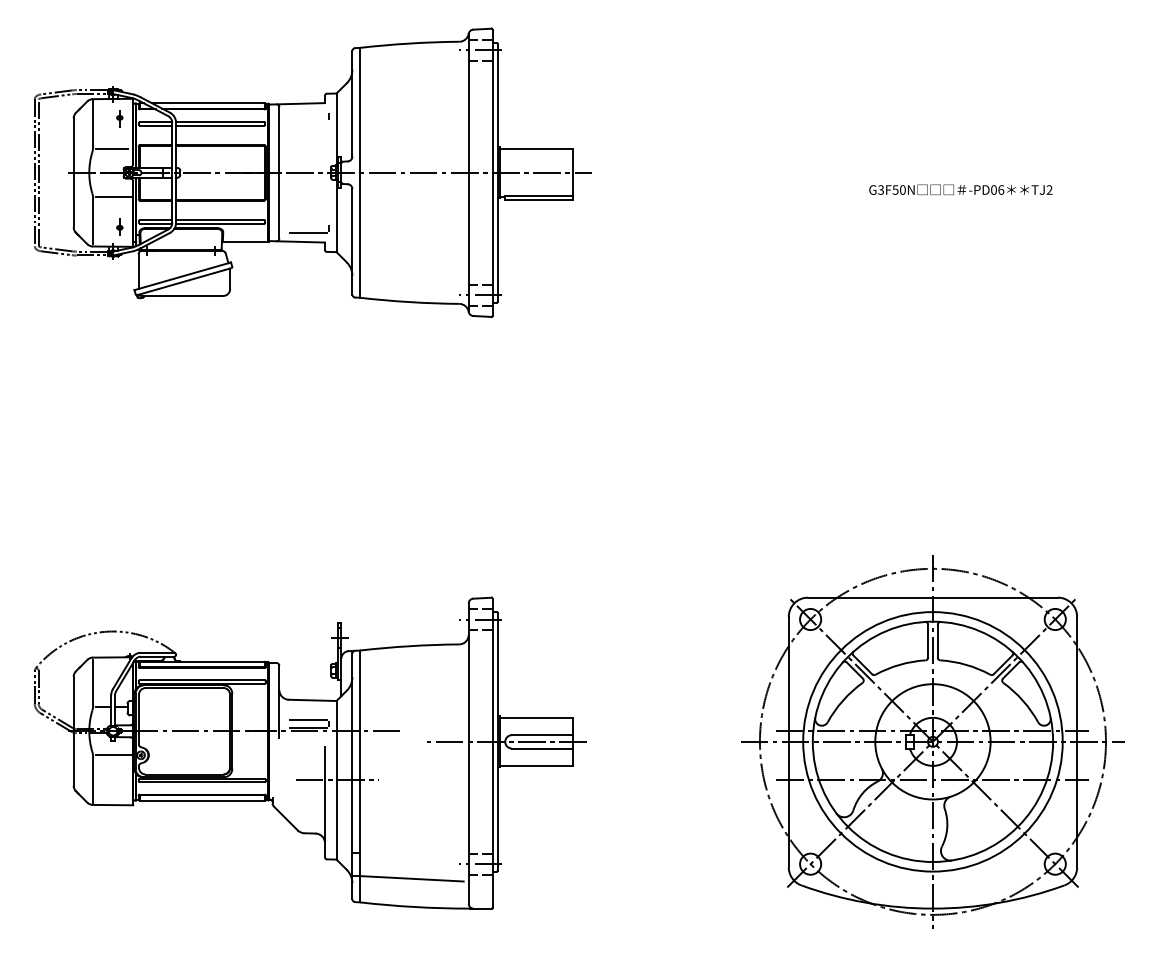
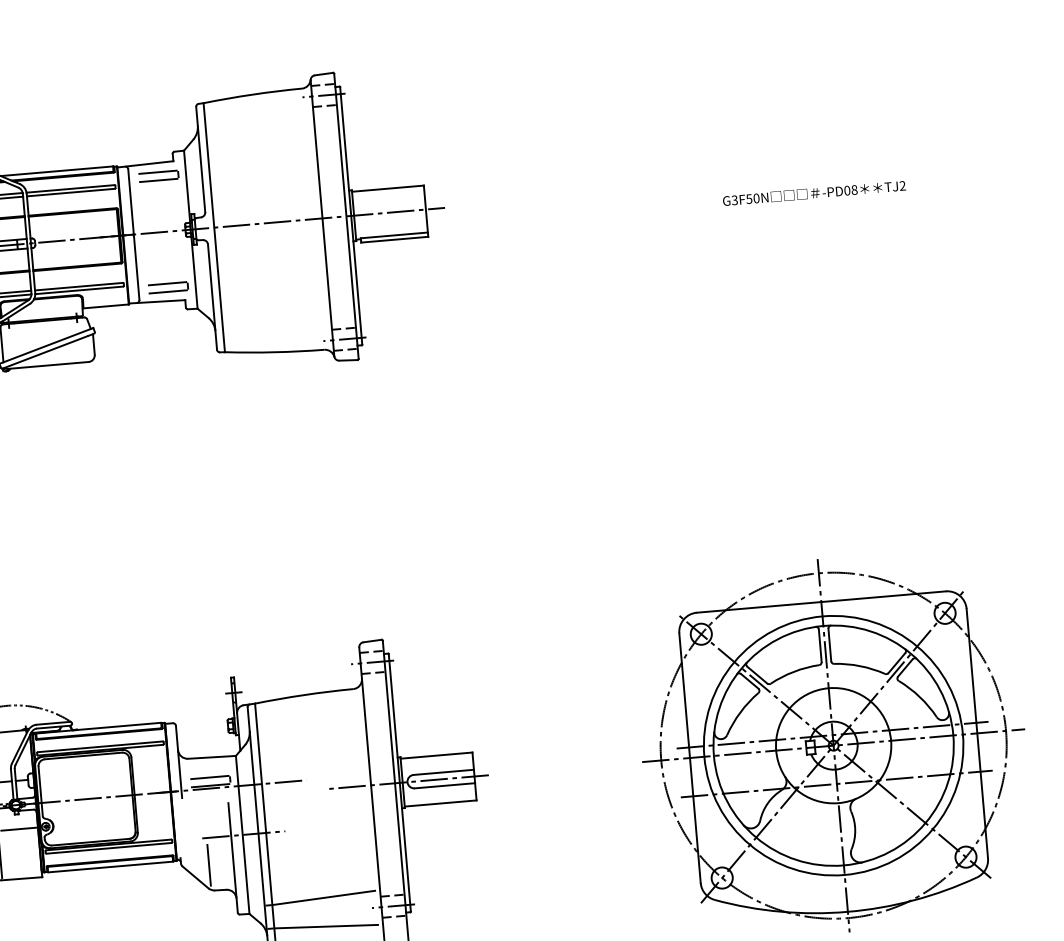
line: (308, 112) -> (157, 171), added
line: (308, 121) -> (158, 180), added
text: (1001, 189) -> (854, 189), -PD06 -> -PD08
line: (308, 224) -> (167, 283), added
line: (300, 807) -> (209, 865), added
line: (411, 849) -> (323, 897), added

